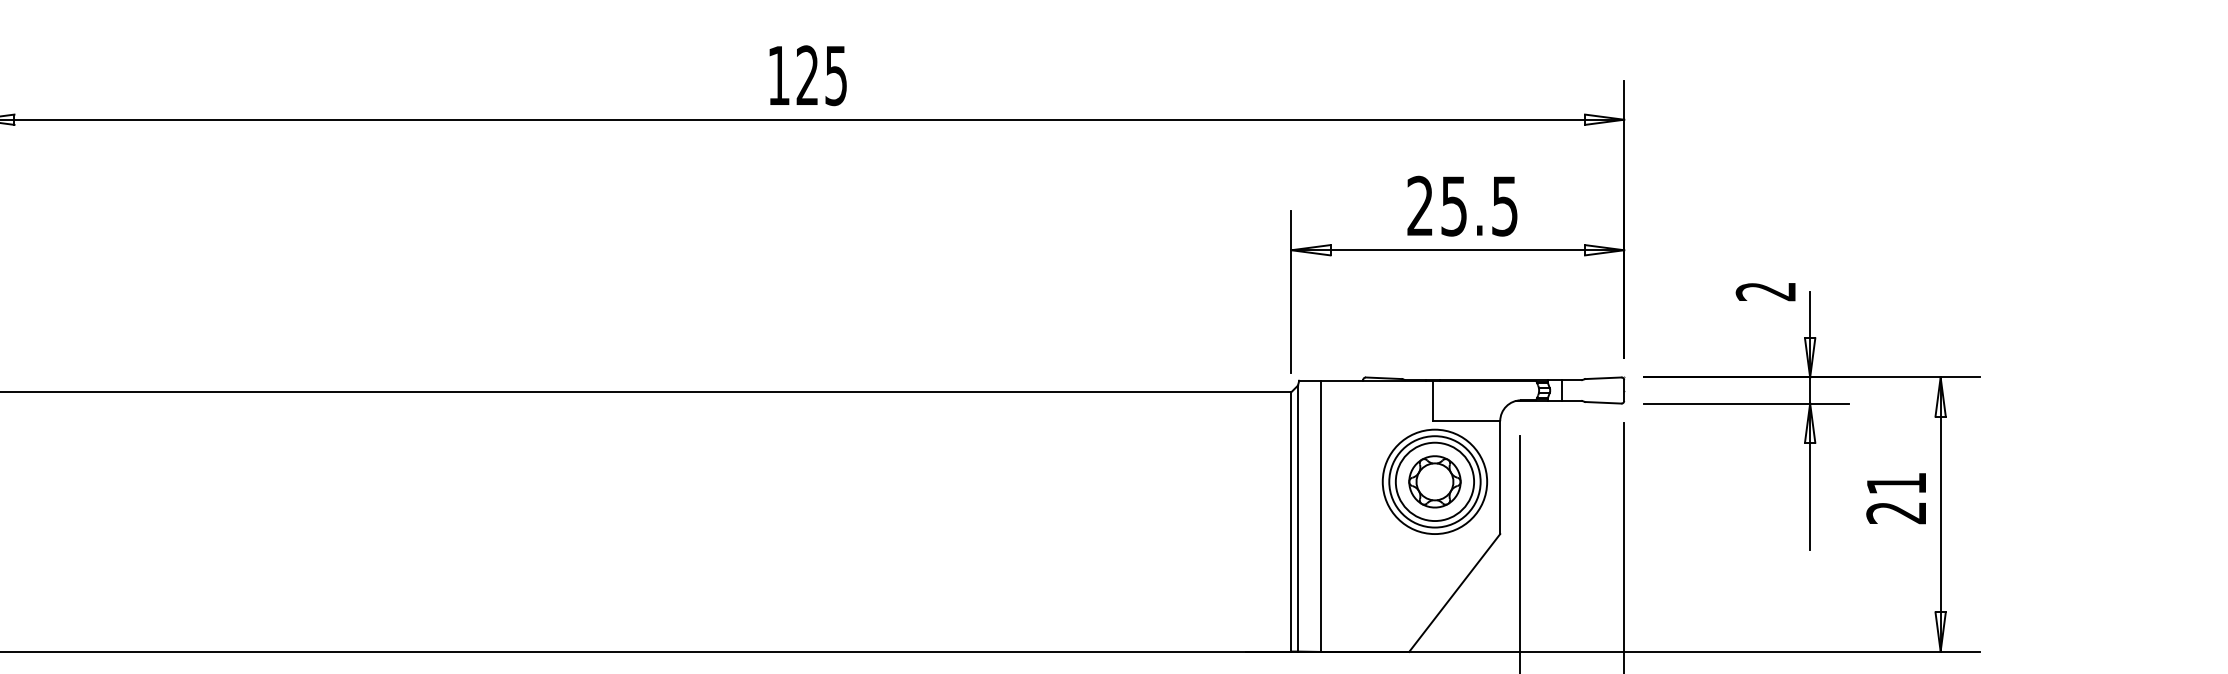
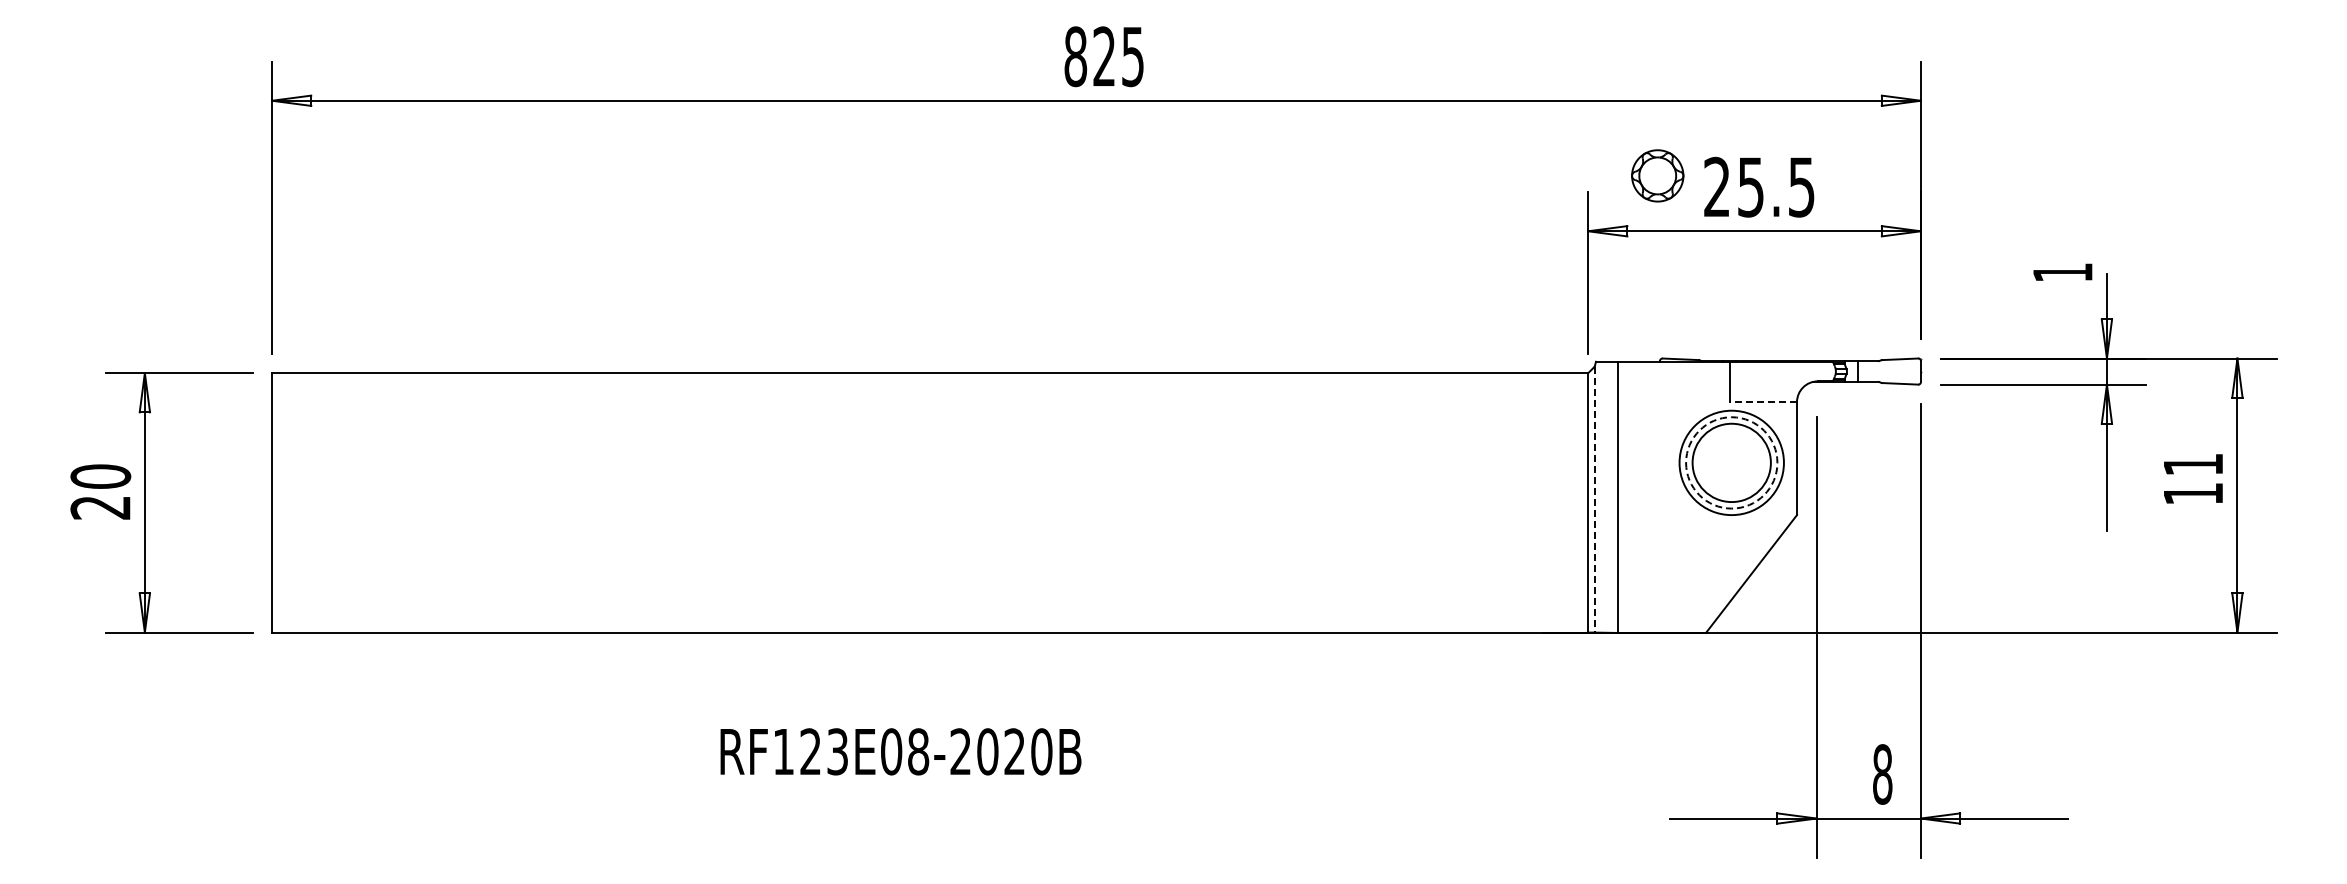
text: (778, 75) -> (1075, 56), 125 -> 825
text: (1765, 291) -> (2062, 272), 2 -> 1
line: (1466, 421) -> (1763, 402), solid -> dashed
circle: (1434, 481) -> (1731, 462), solid -> dashed
part: (1434, 481) -> (1657, 175), moved
text: (1895, 513) -> (2192, 494), 21 -> 11
line: (1297, 518) -> (1594, 499), solid -> dashed

